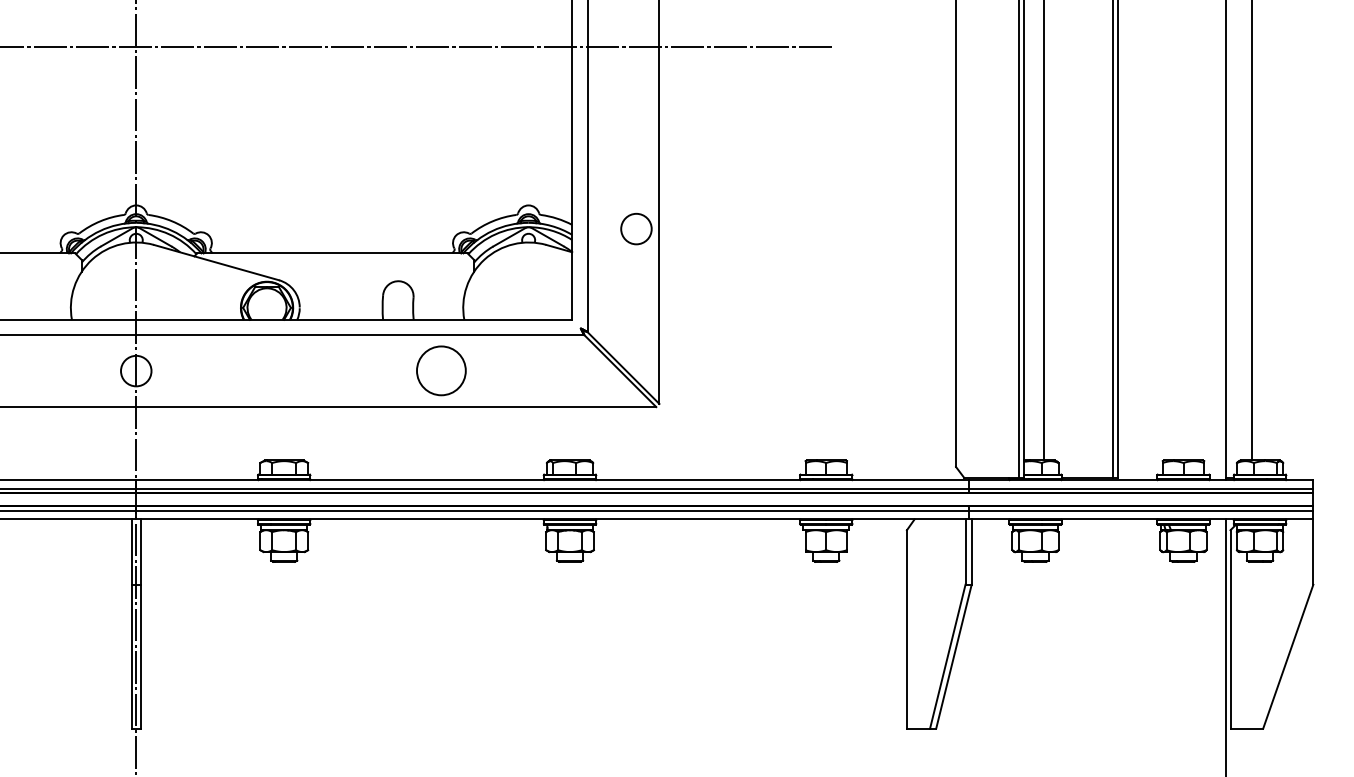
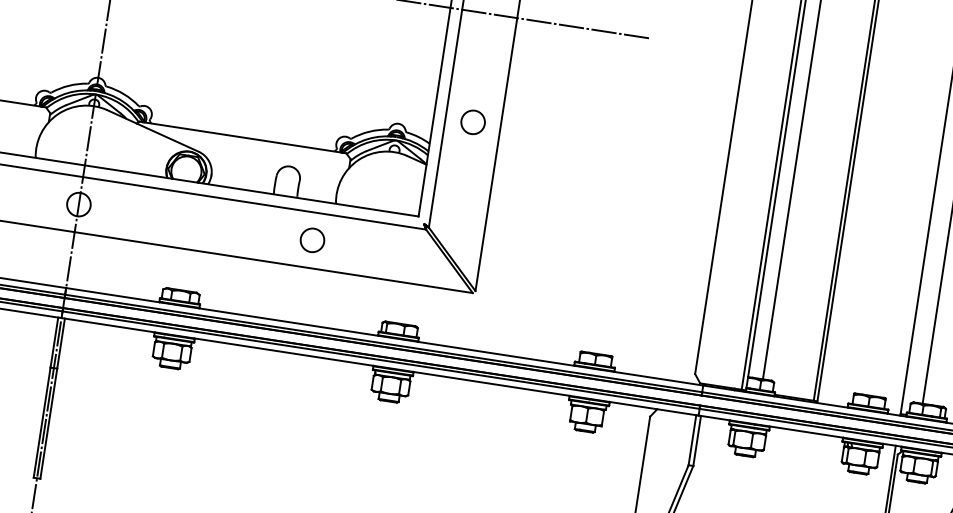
circle: (636, 228) -> (473, 121), moved
circle: (441, 371) -> (312, 240), size x0.62

